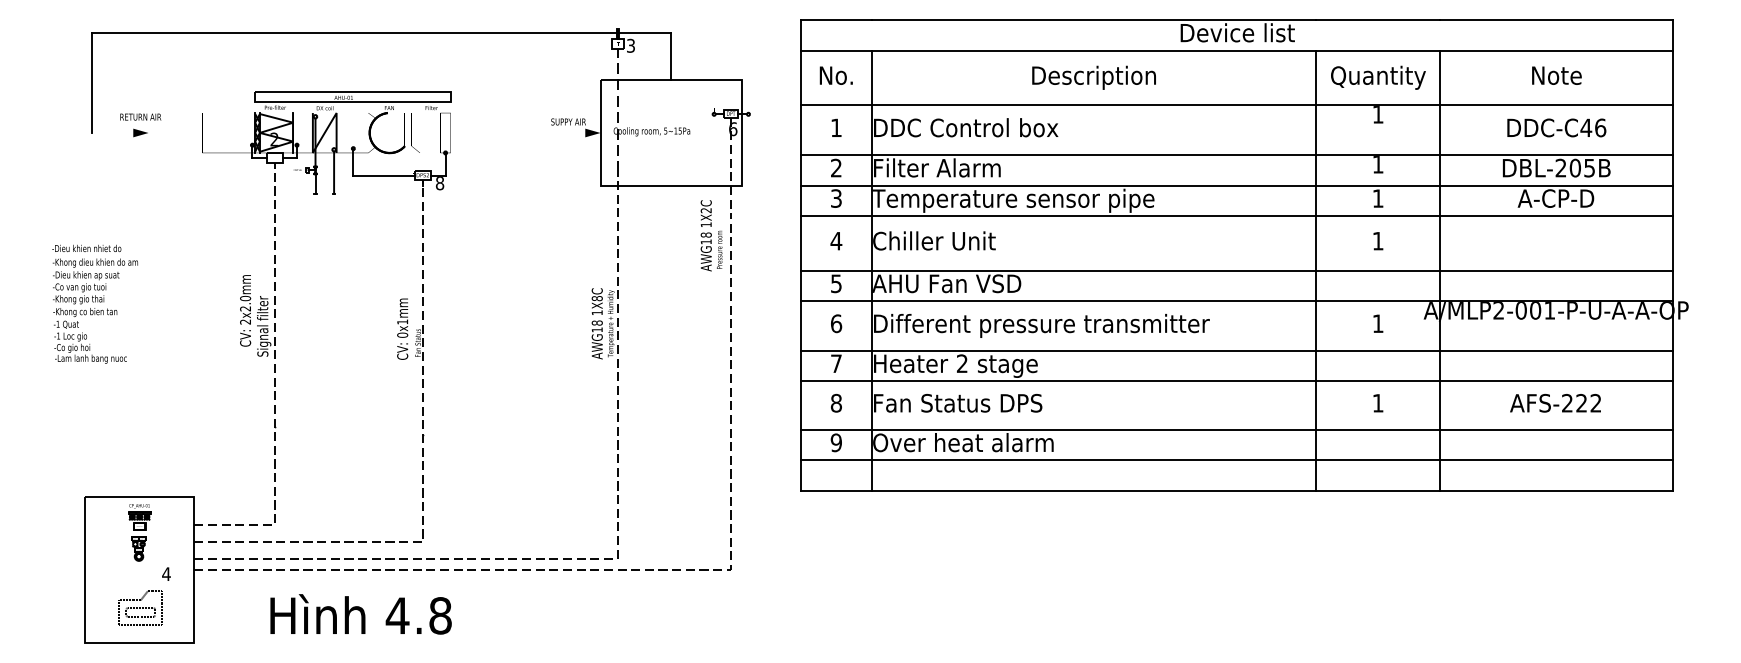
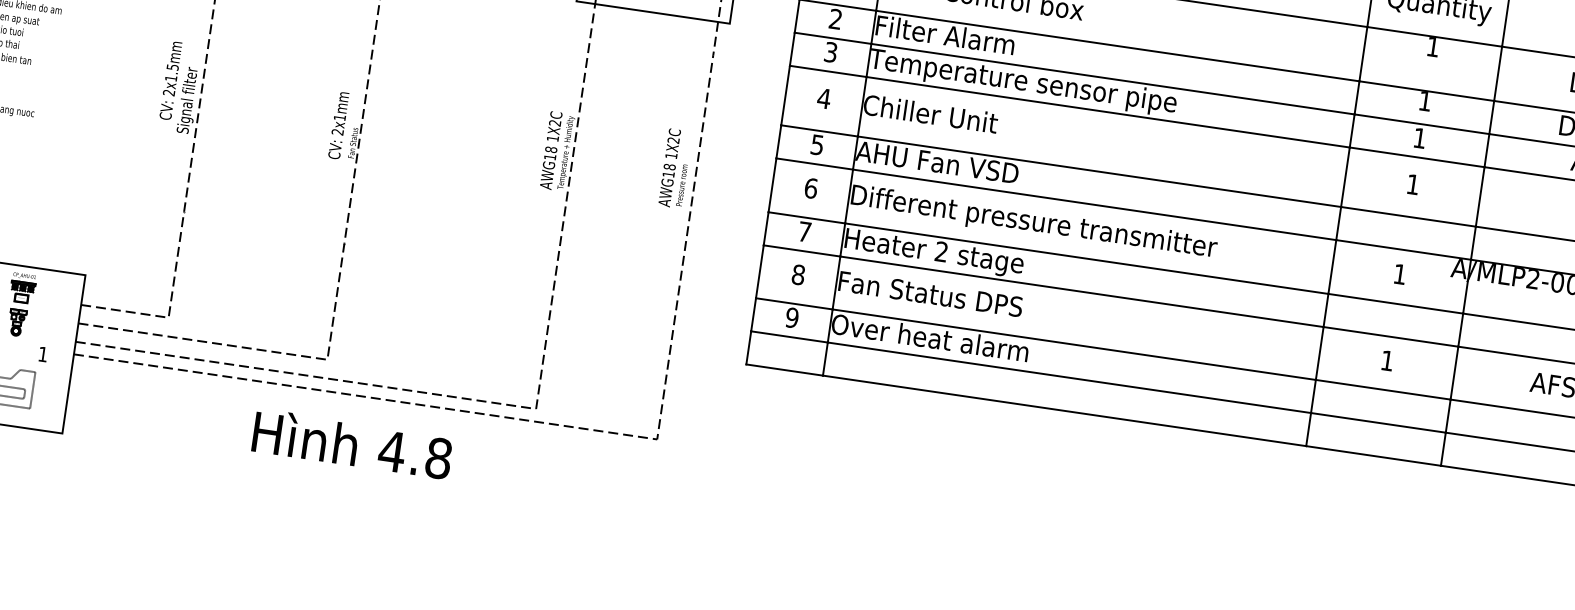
text: (711, 235) -> (675, 168), moved
text: (596, 298) -> (554, 122), 1X8C -> 1X2C
text: (245, 303) -> (171, 72), 2x2.0mm -> 2x1.5mm
text: (402, 334) -> (337, 131), 0x1mm -> 2x1mm
text: (166, 573) -> (43, 353), 4 -> 1
text: (360, 614) -> (351, 444), moved

